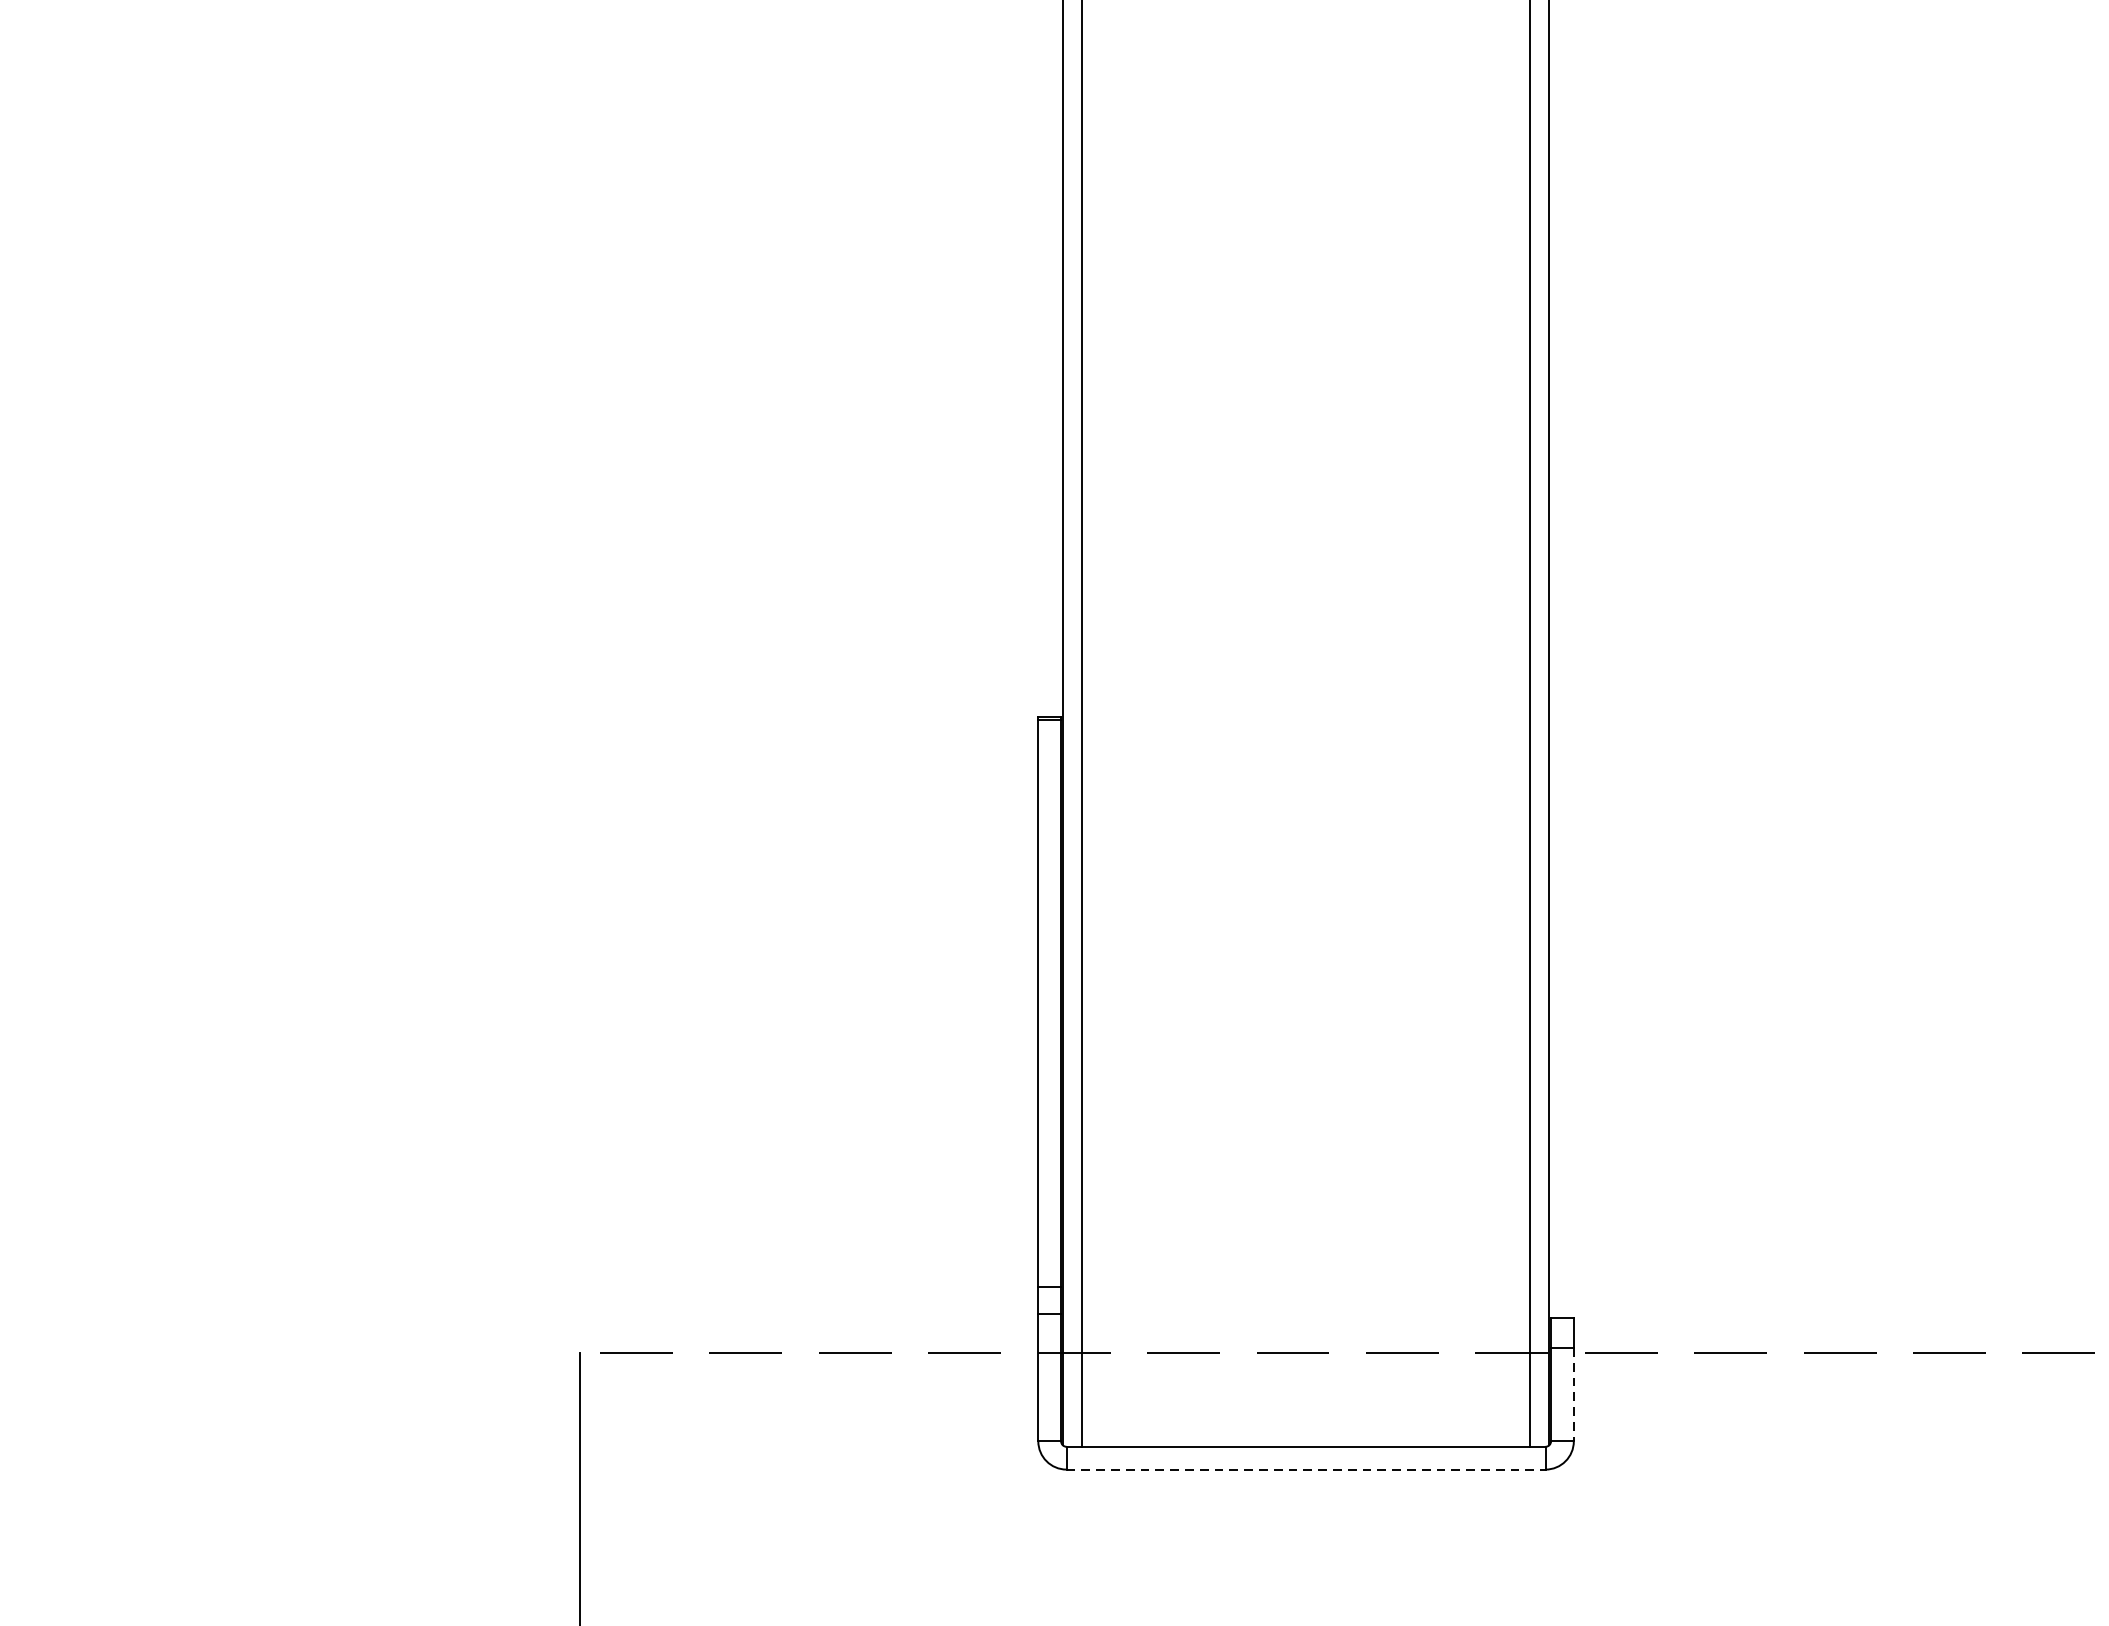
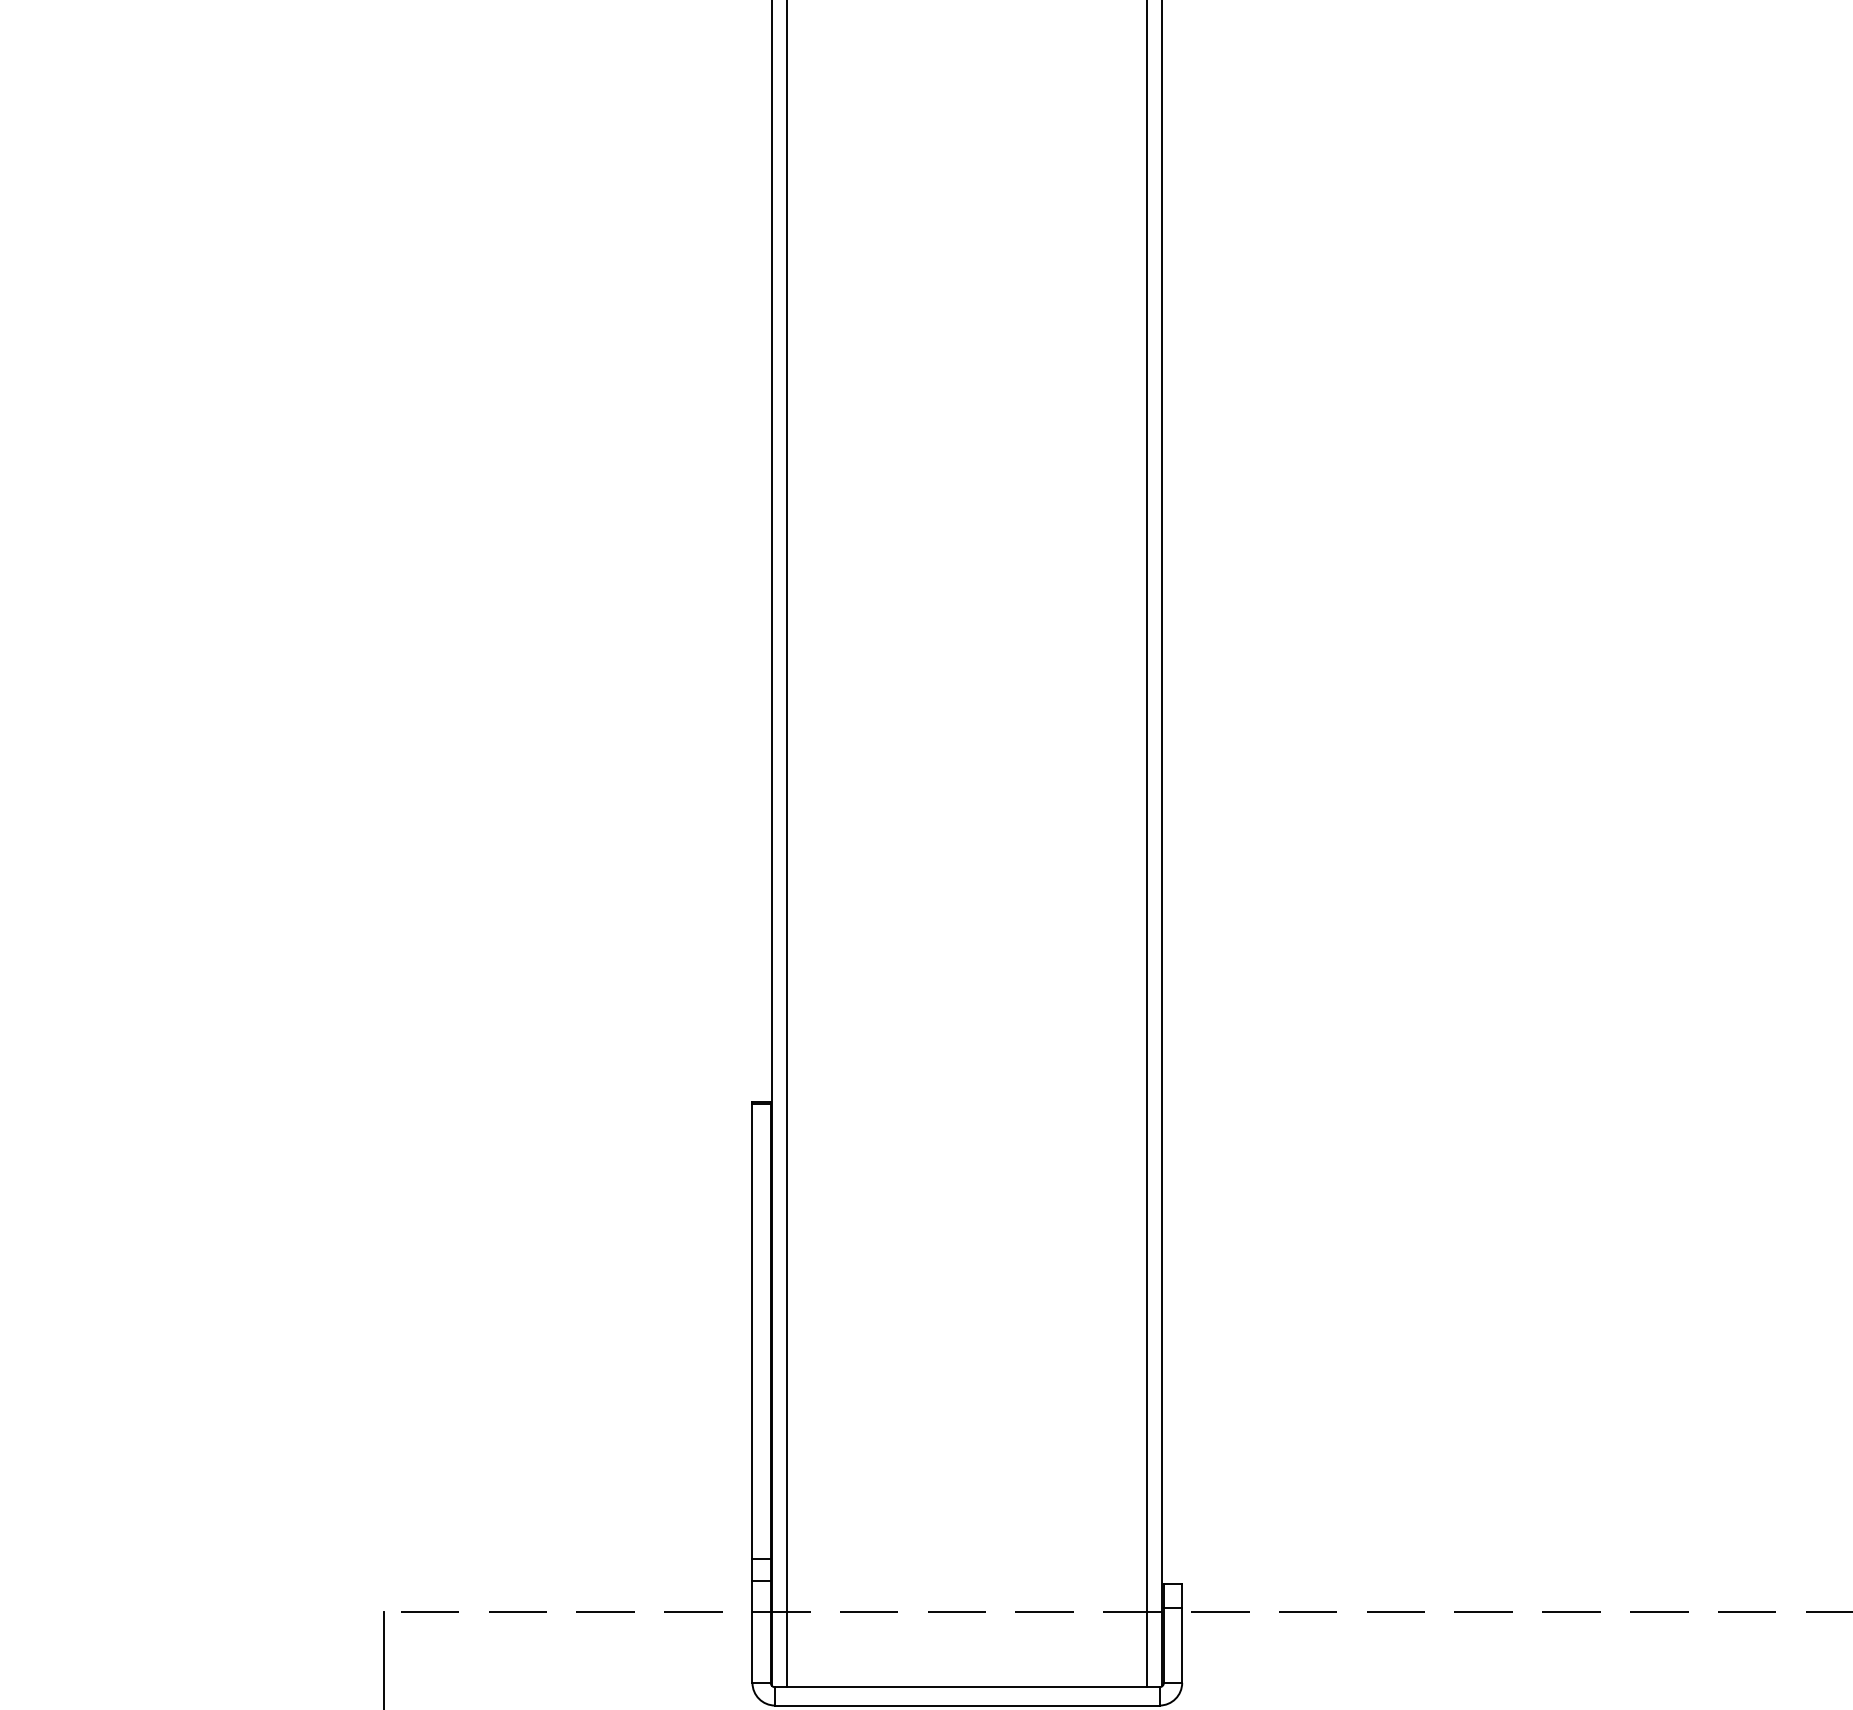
line: (1574, 1394) -> (1182, 1645), dashed -> solid
line: (1306, 1469) -> (967, 1705), dashed -> solid

